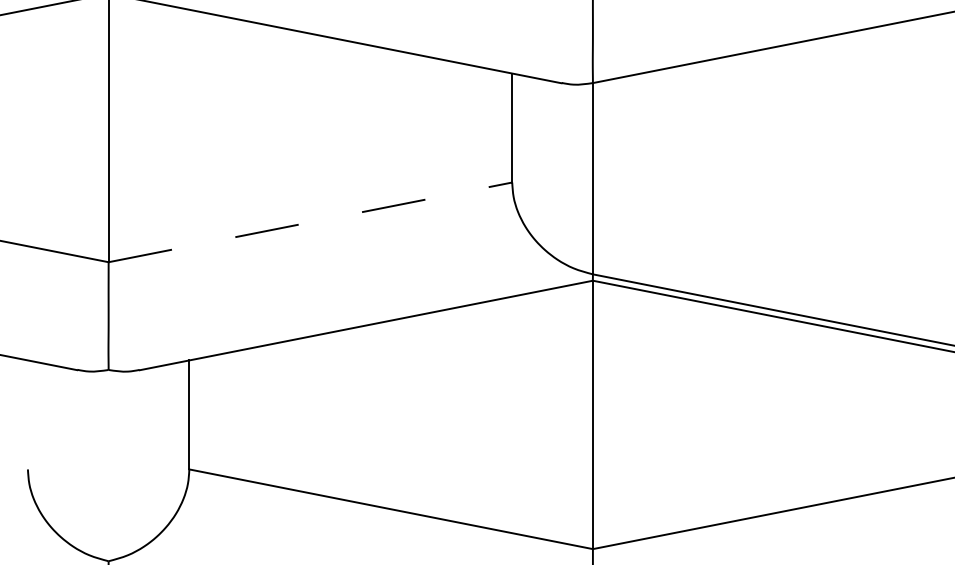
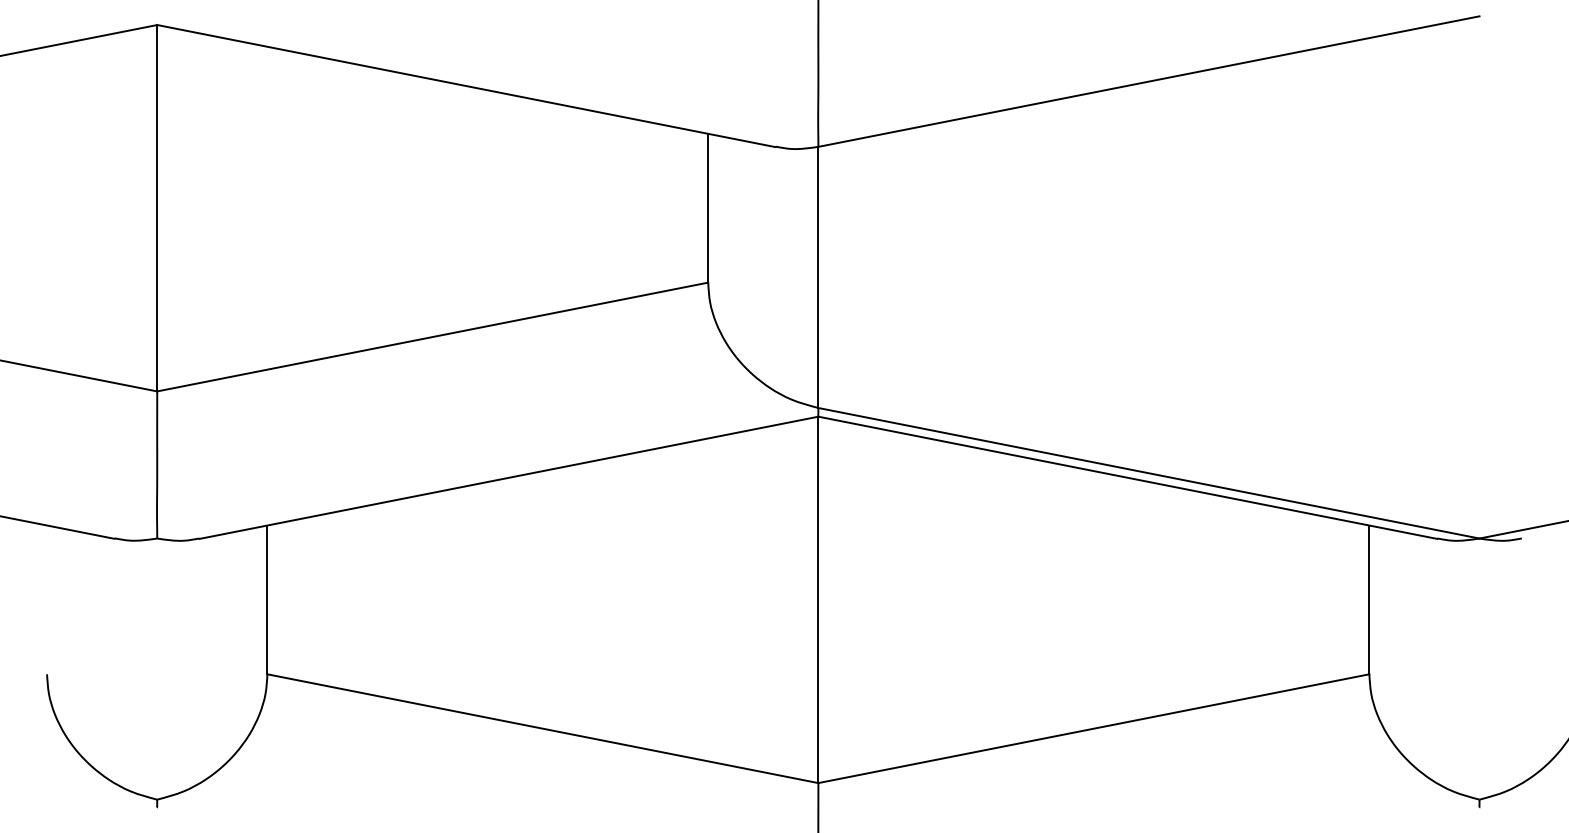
line: (310, 222) -> (432, 337), dashed -> solid

